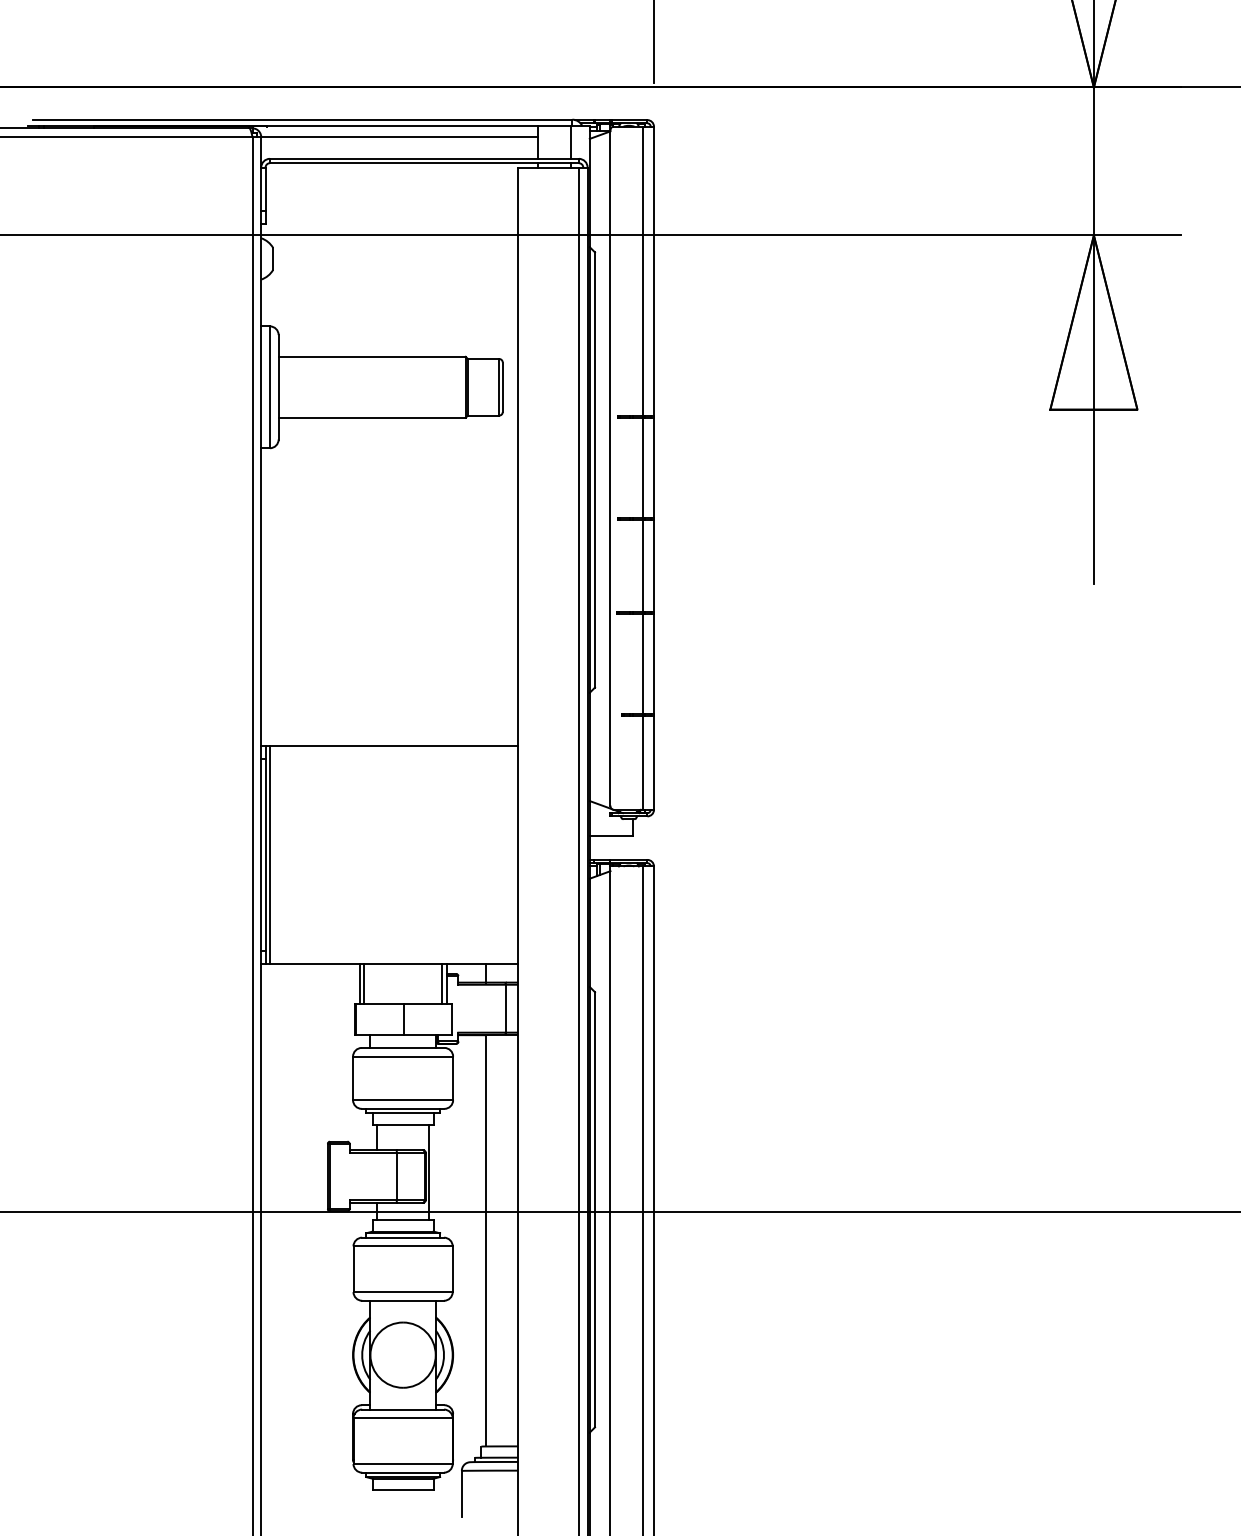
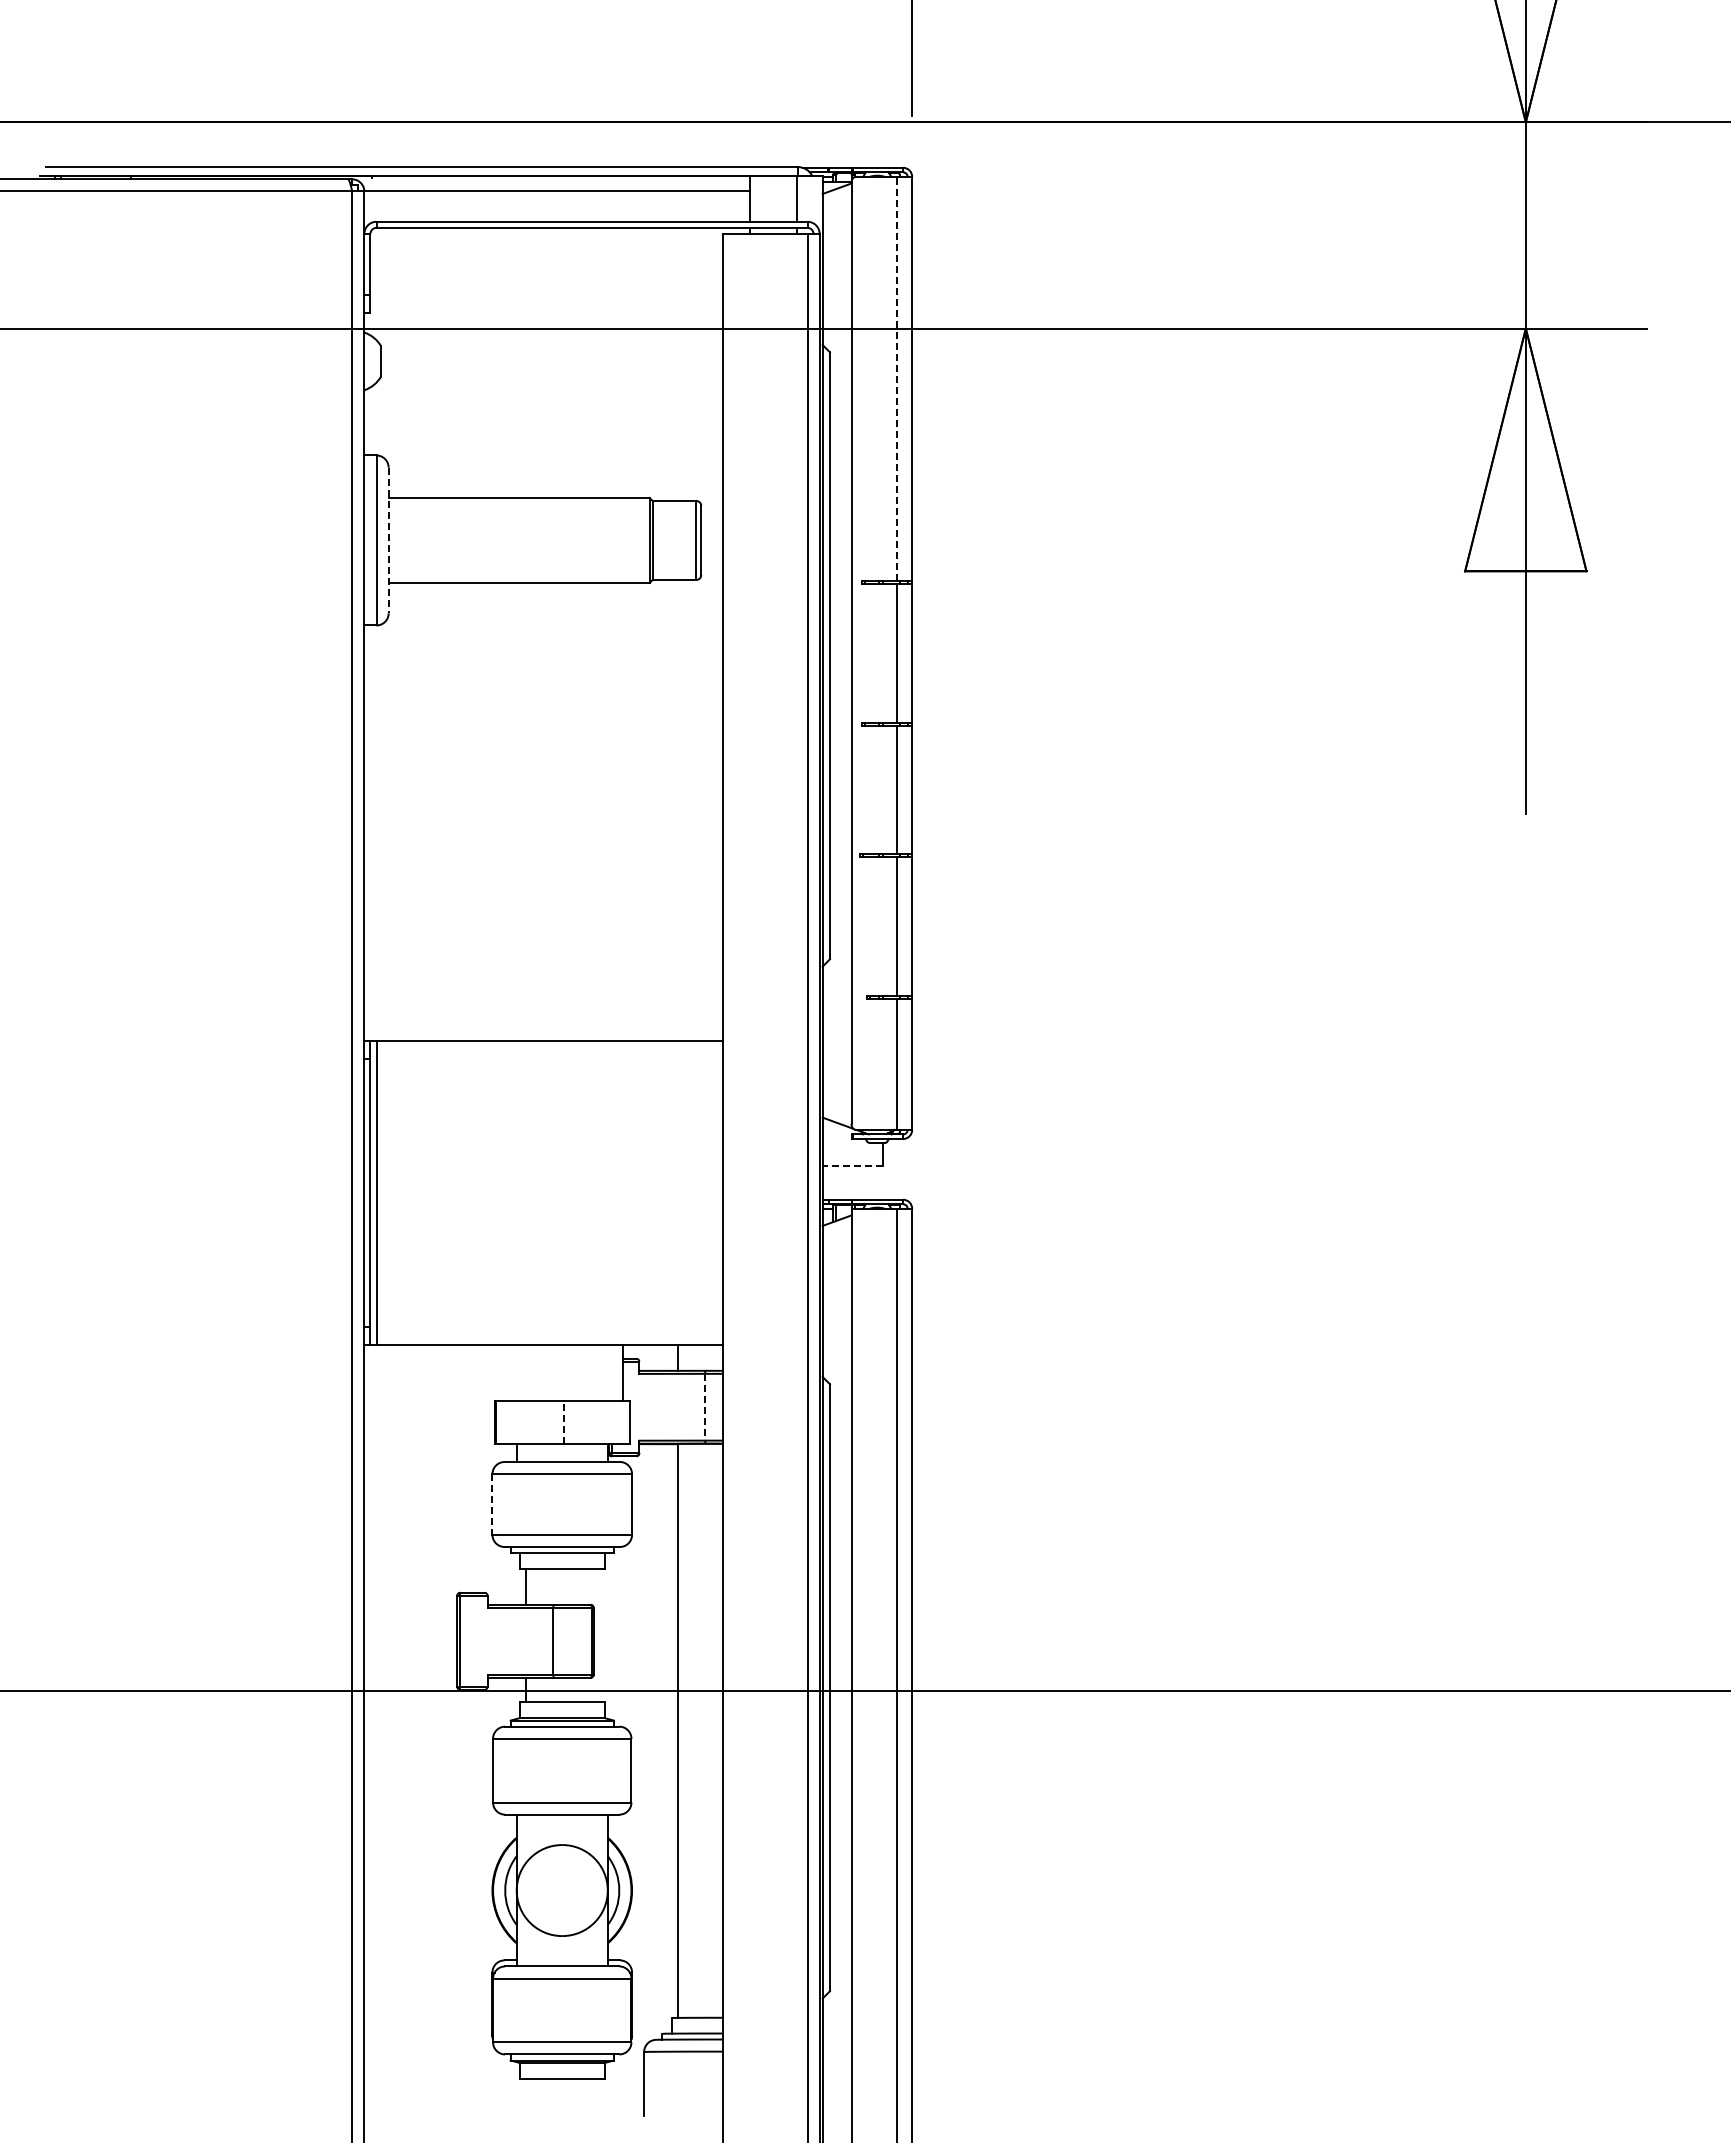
line: (642, 271) -> (896, 378), solid -> dashed
line: (278, 387) -> (388, 540), solid -> dashed
line: (611, 835) -> (852, 1165), solid -> dashed
line: (359, 983) -> (501, 1372), removed
line: (363, 983) -> (507, 1372), removed
line: (441, 983) -> (616, 1372), removed
line: (505, 1008) -> (705, 1407), solid -> dashed
line: (403, 1019) -> (563, 1422), solid -> dashed
line: (353, 1078) -> (492, 1504), solid -> dashed
line: (429, 1172) -> (598, 1635), removed

